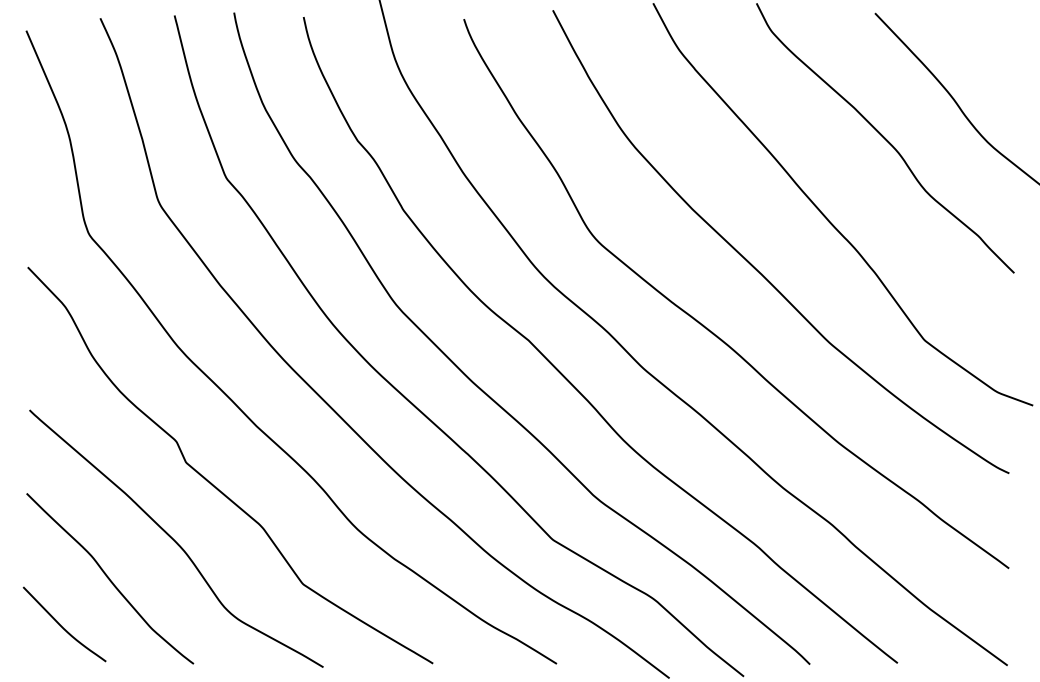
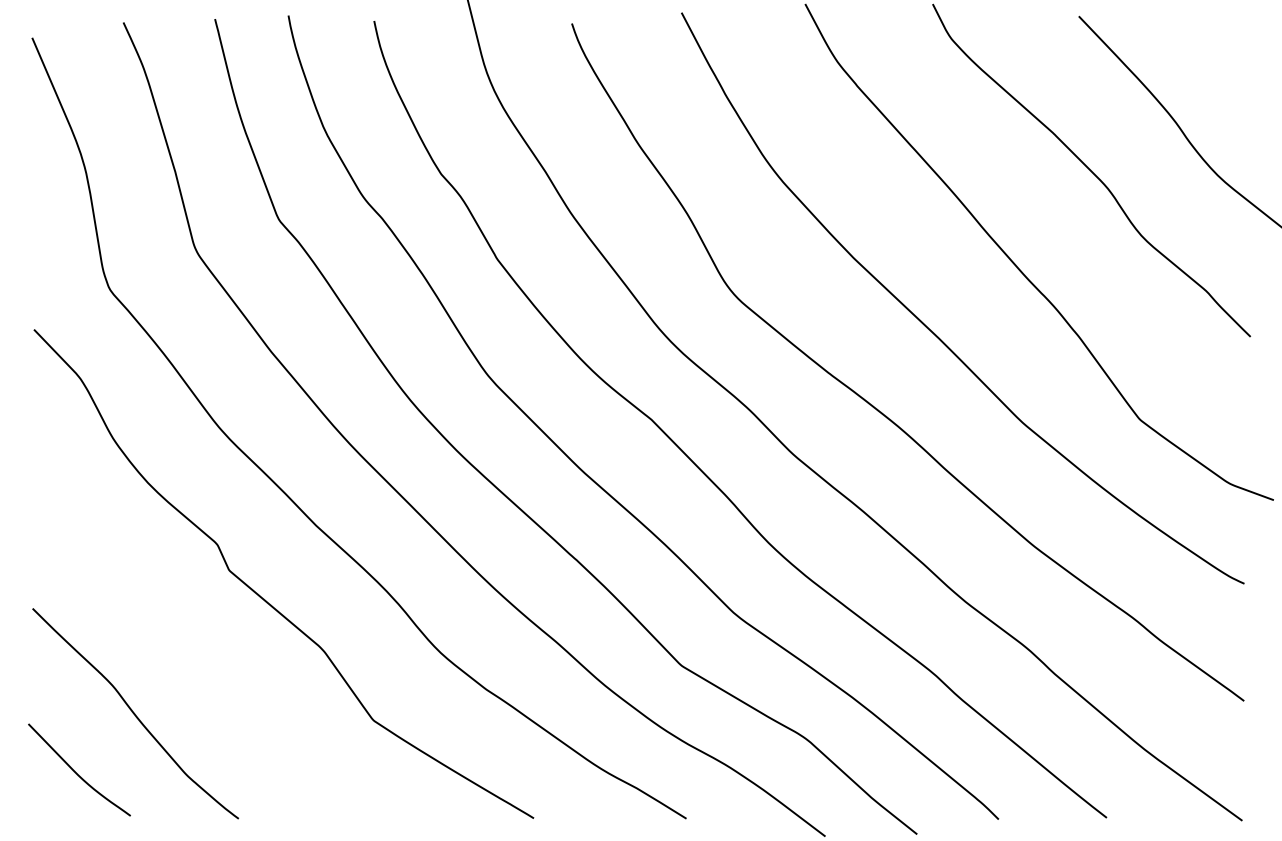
curve: (174, 539) -> (215, 665), removed

